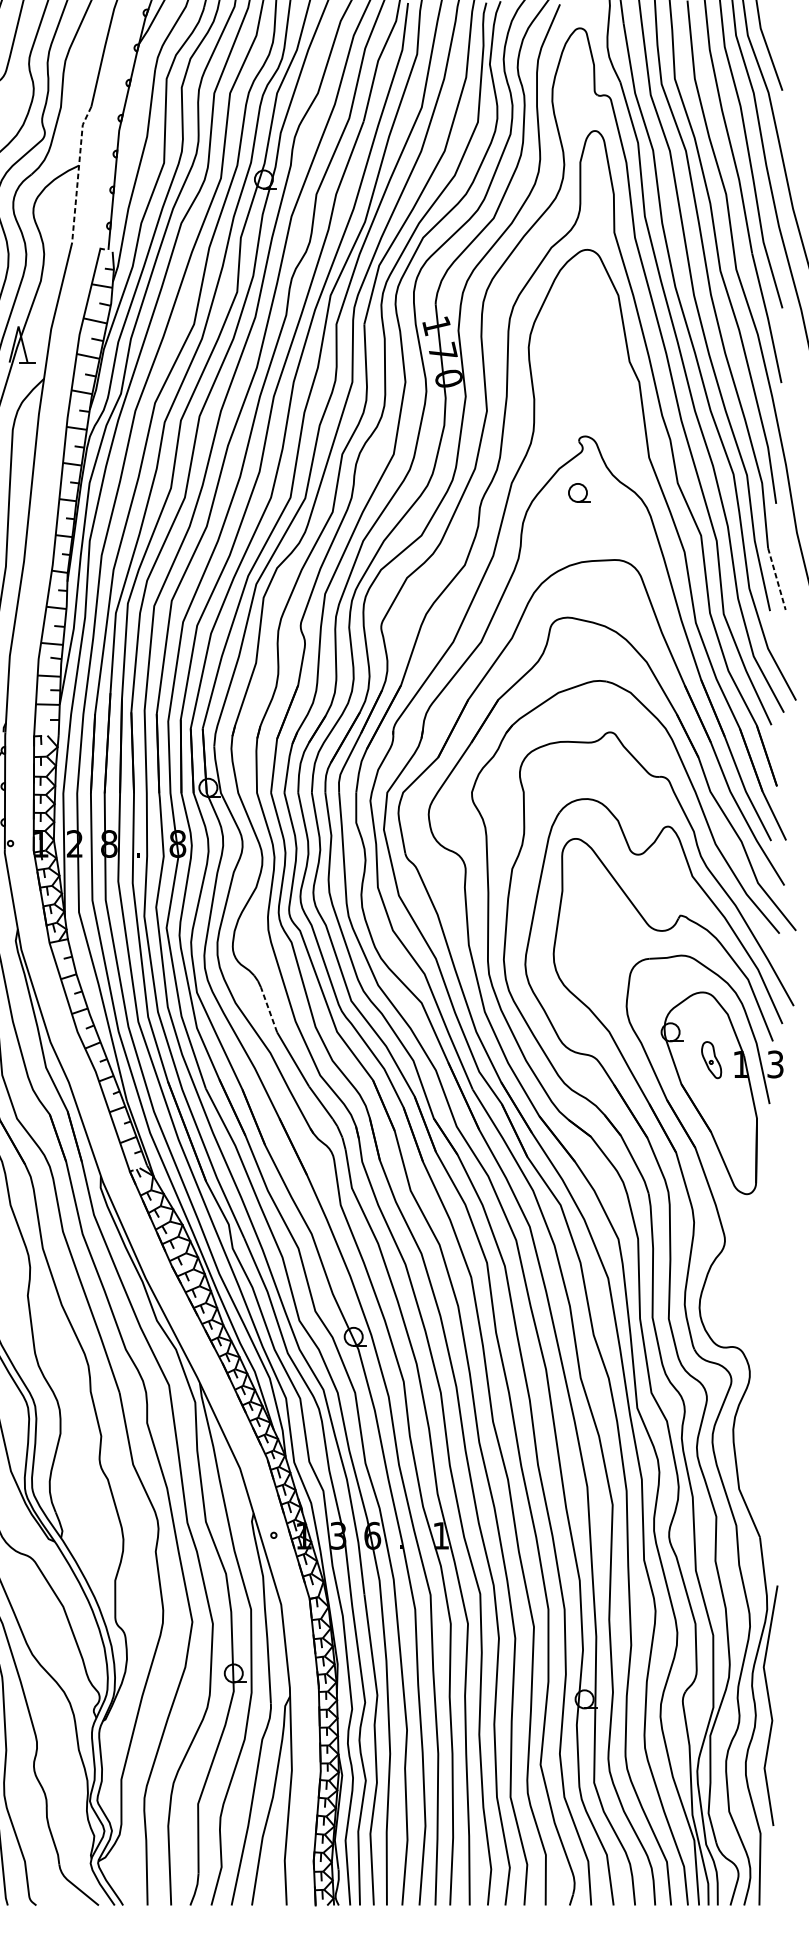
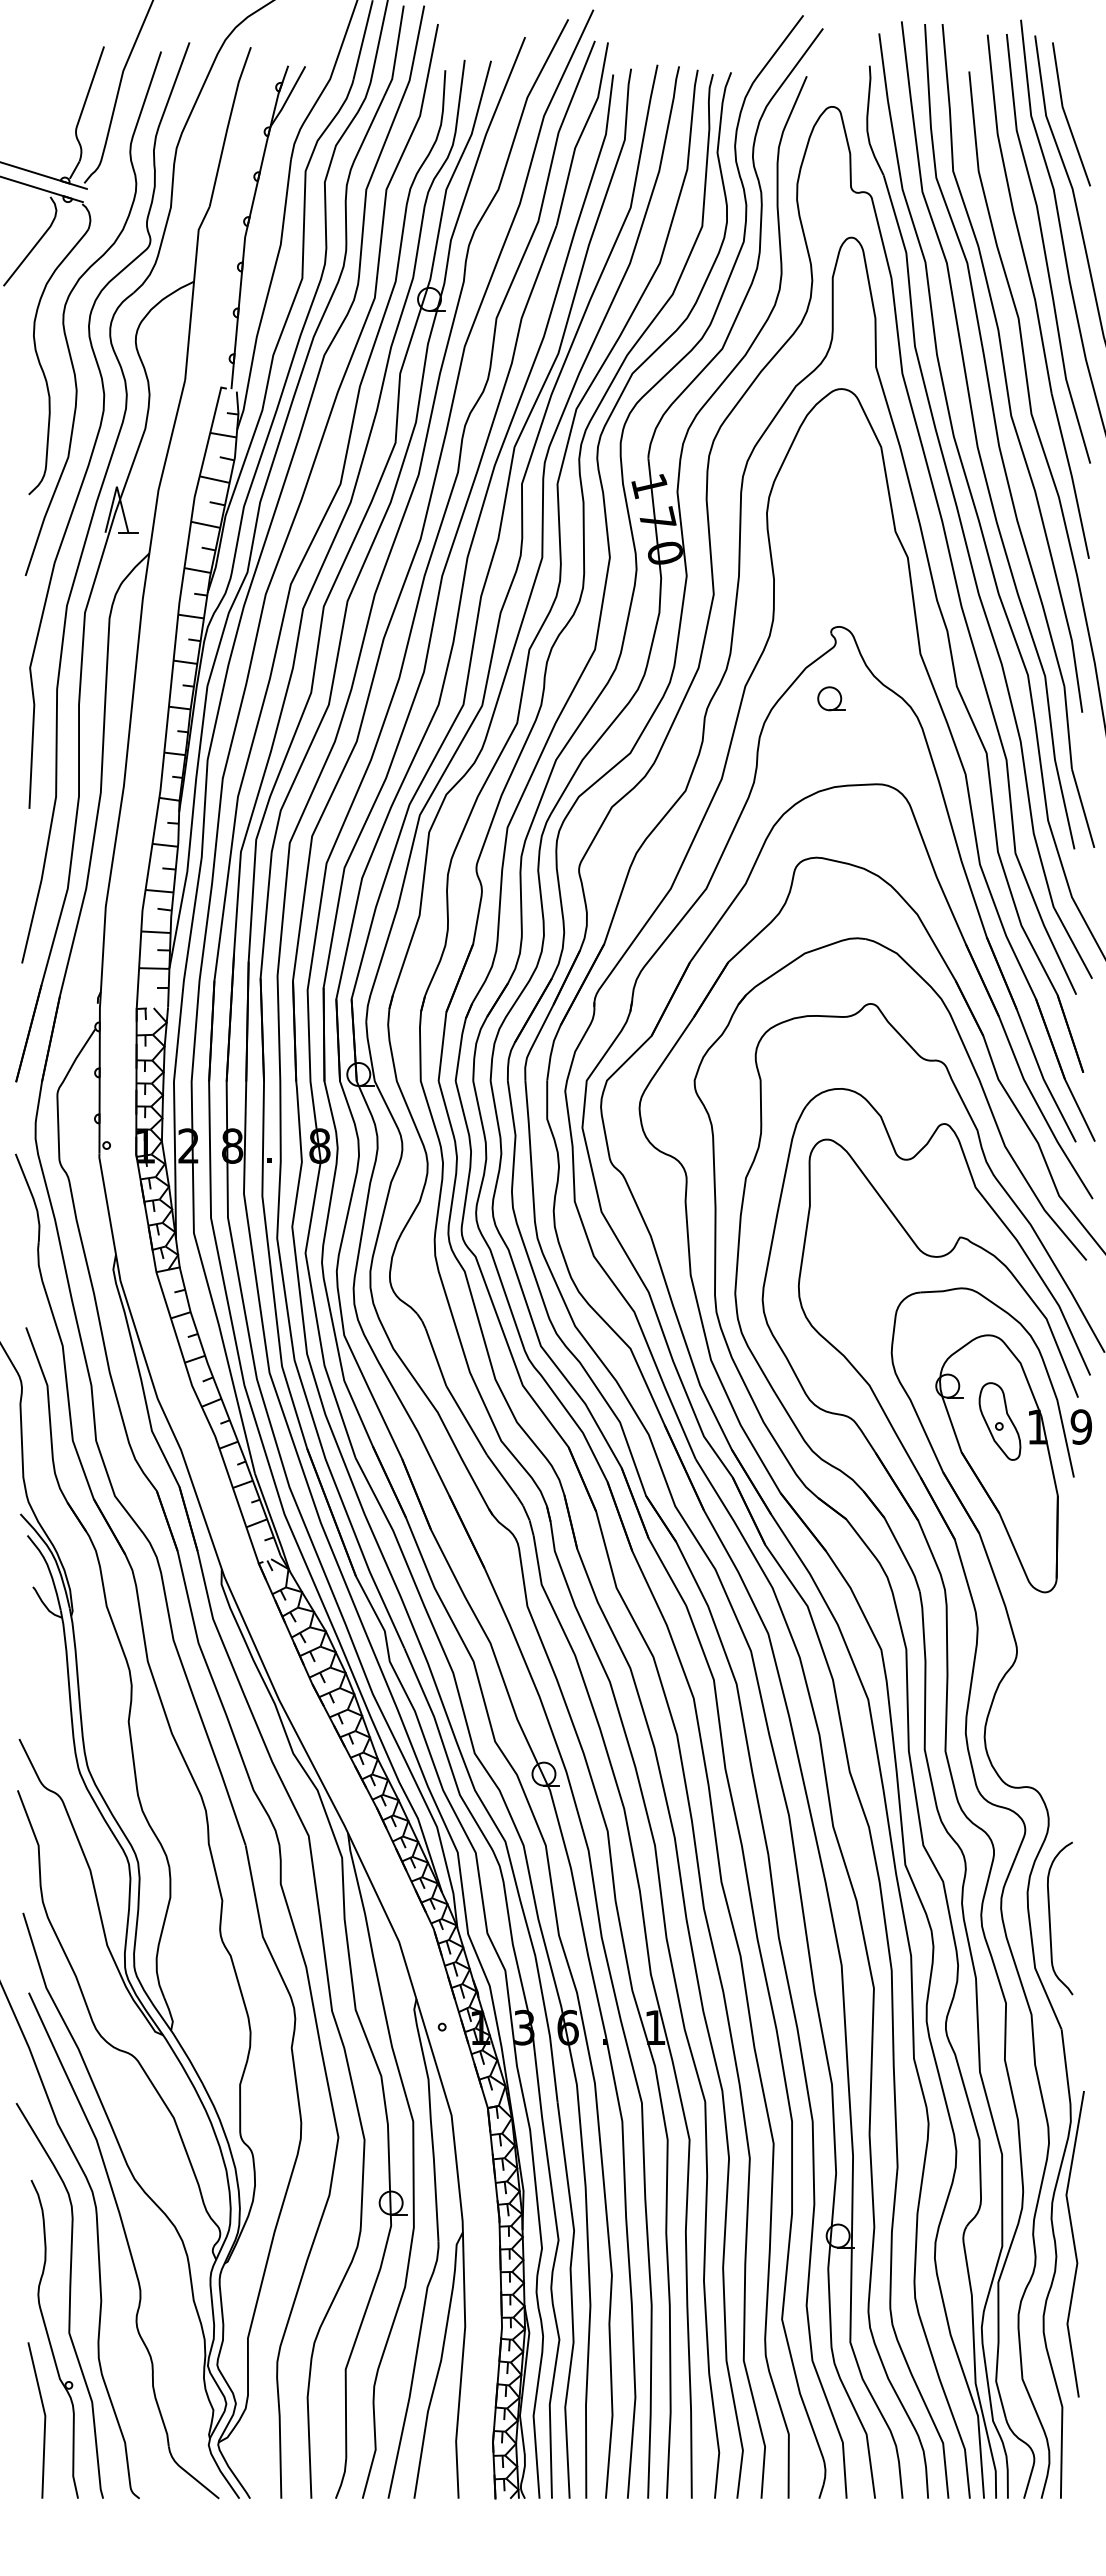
line: (78, 173) -> (193, 291), dashed -> solid
line: (777, 579) -> (1083, 808), dashed -> solid
line: (268, 1009) -> (435, 1356), dashed -> solid
part: (711, 1060) -> (999, 1421), size x1.67
text: (774, 1064) -> (1080, 1426), 3 -> 9
curve: (751, 1450) -> (1050, 1918), added

